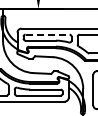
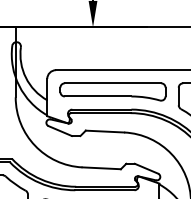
line: (48, 34) -> (115, 82), dashed -> solid

